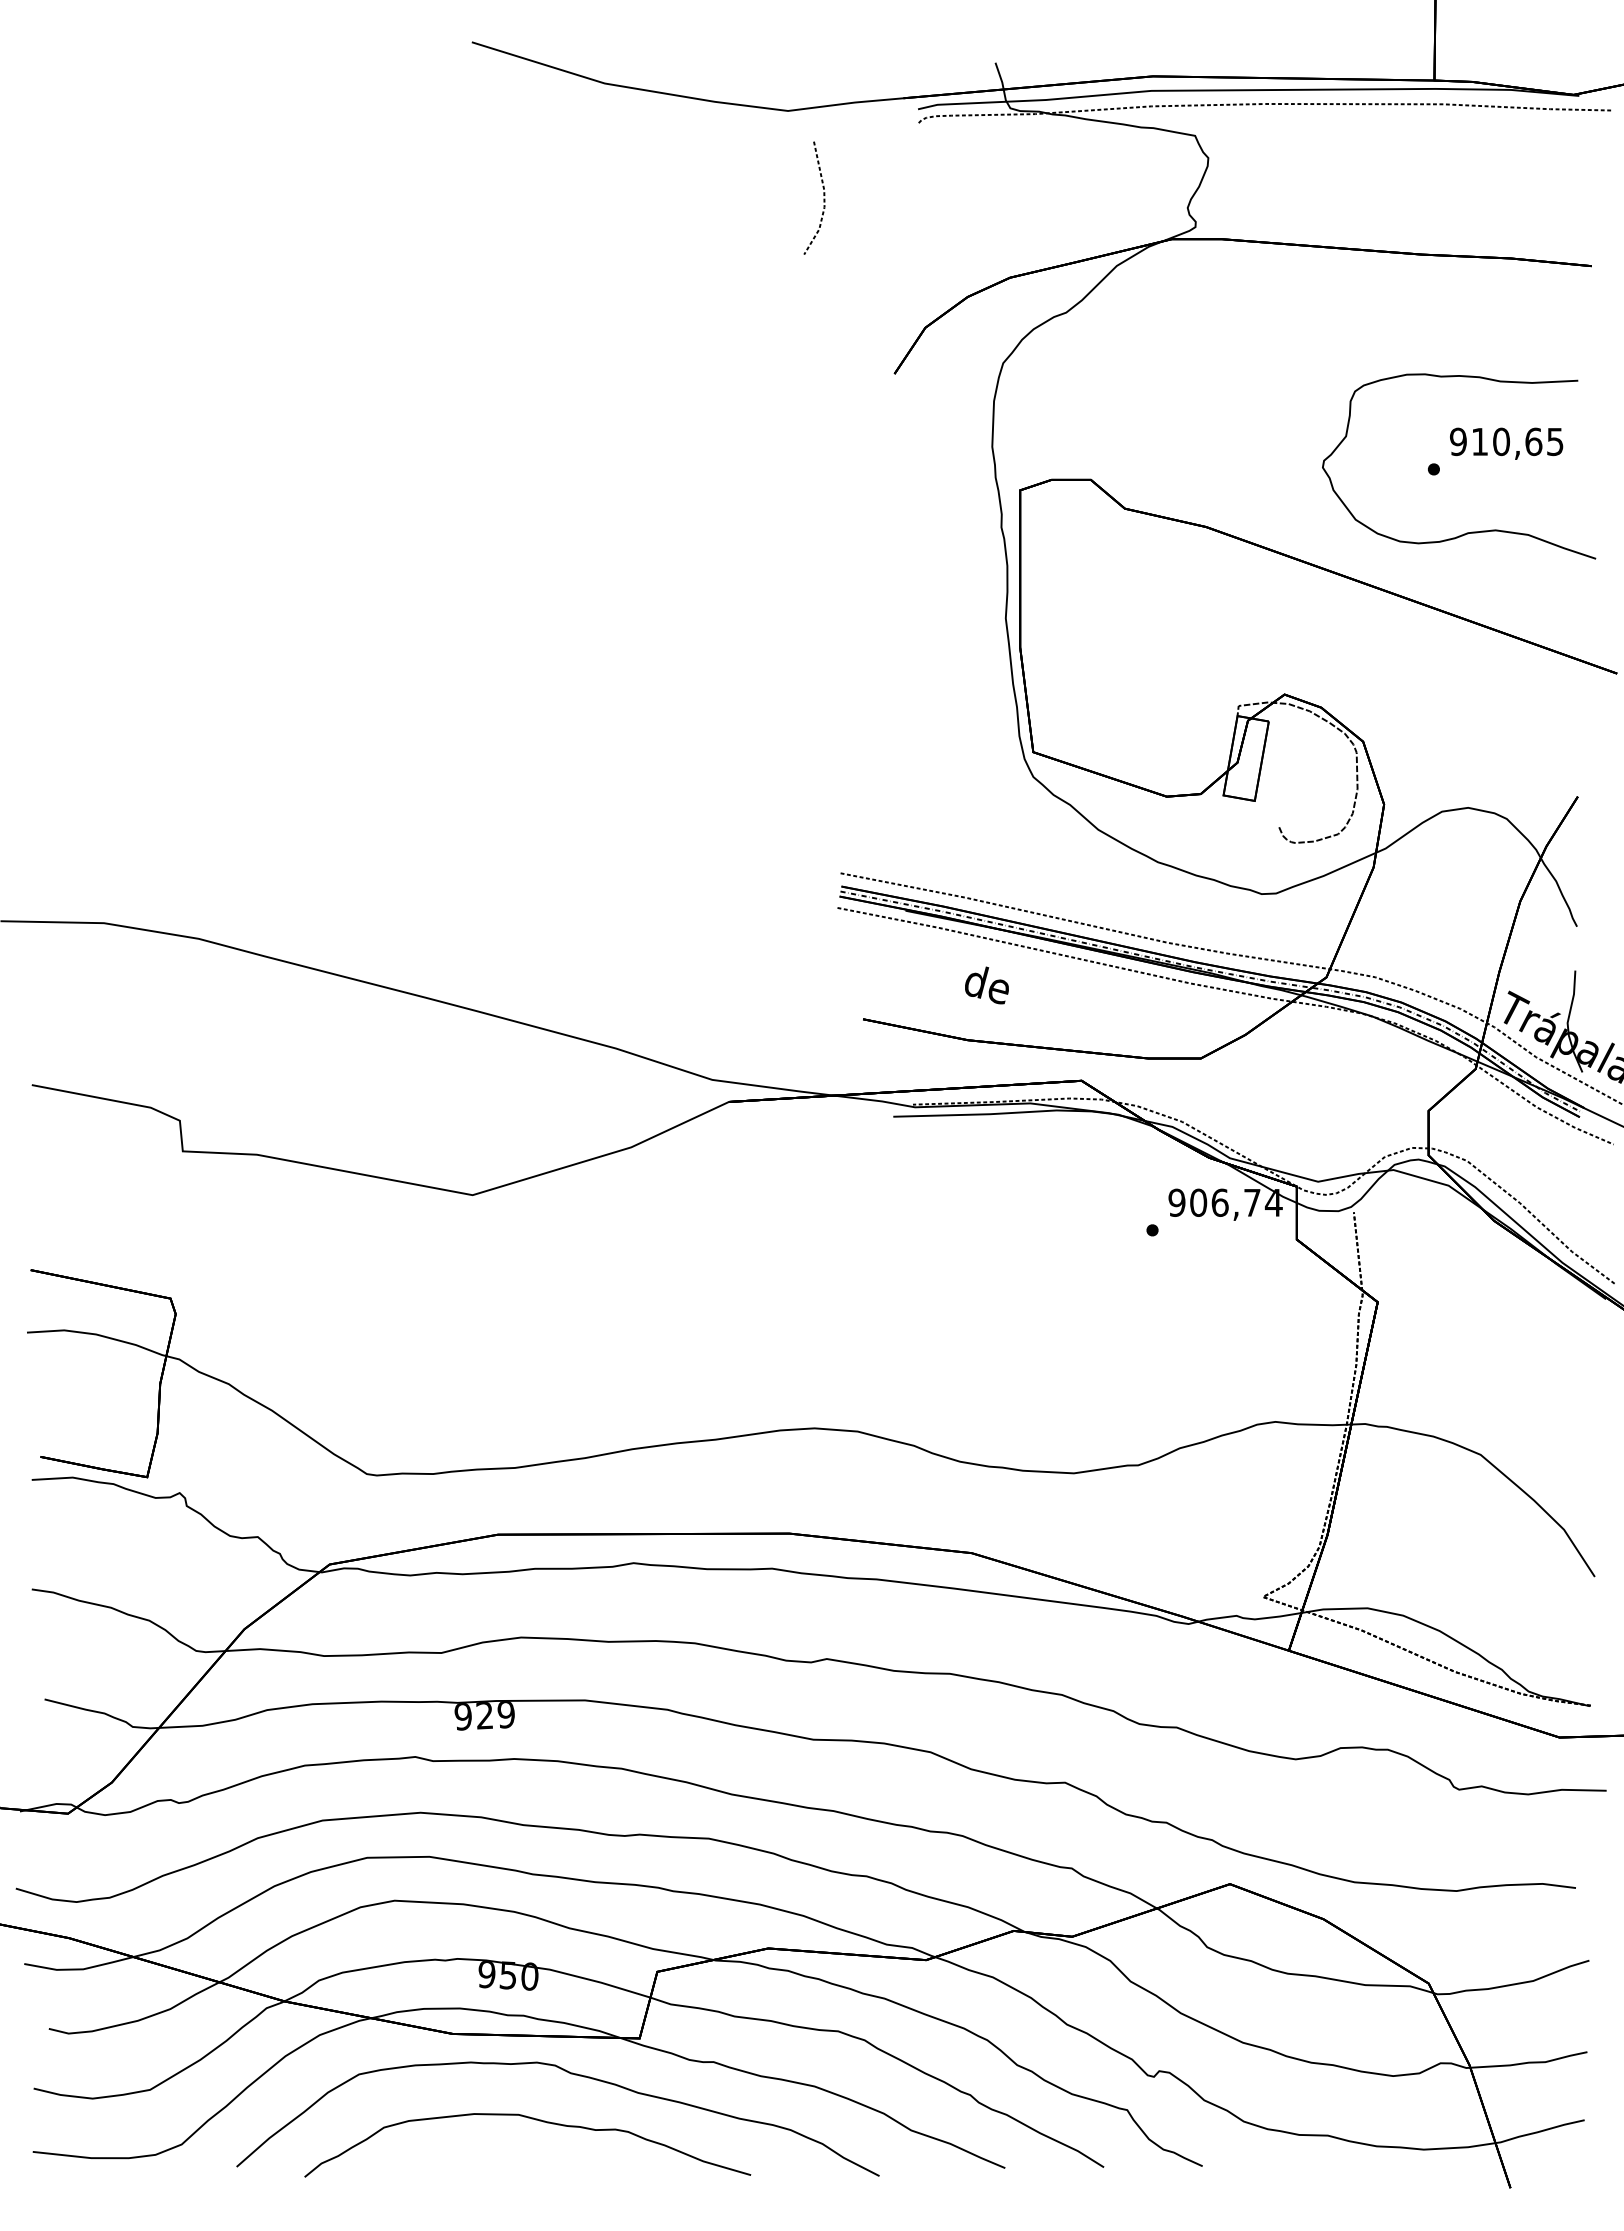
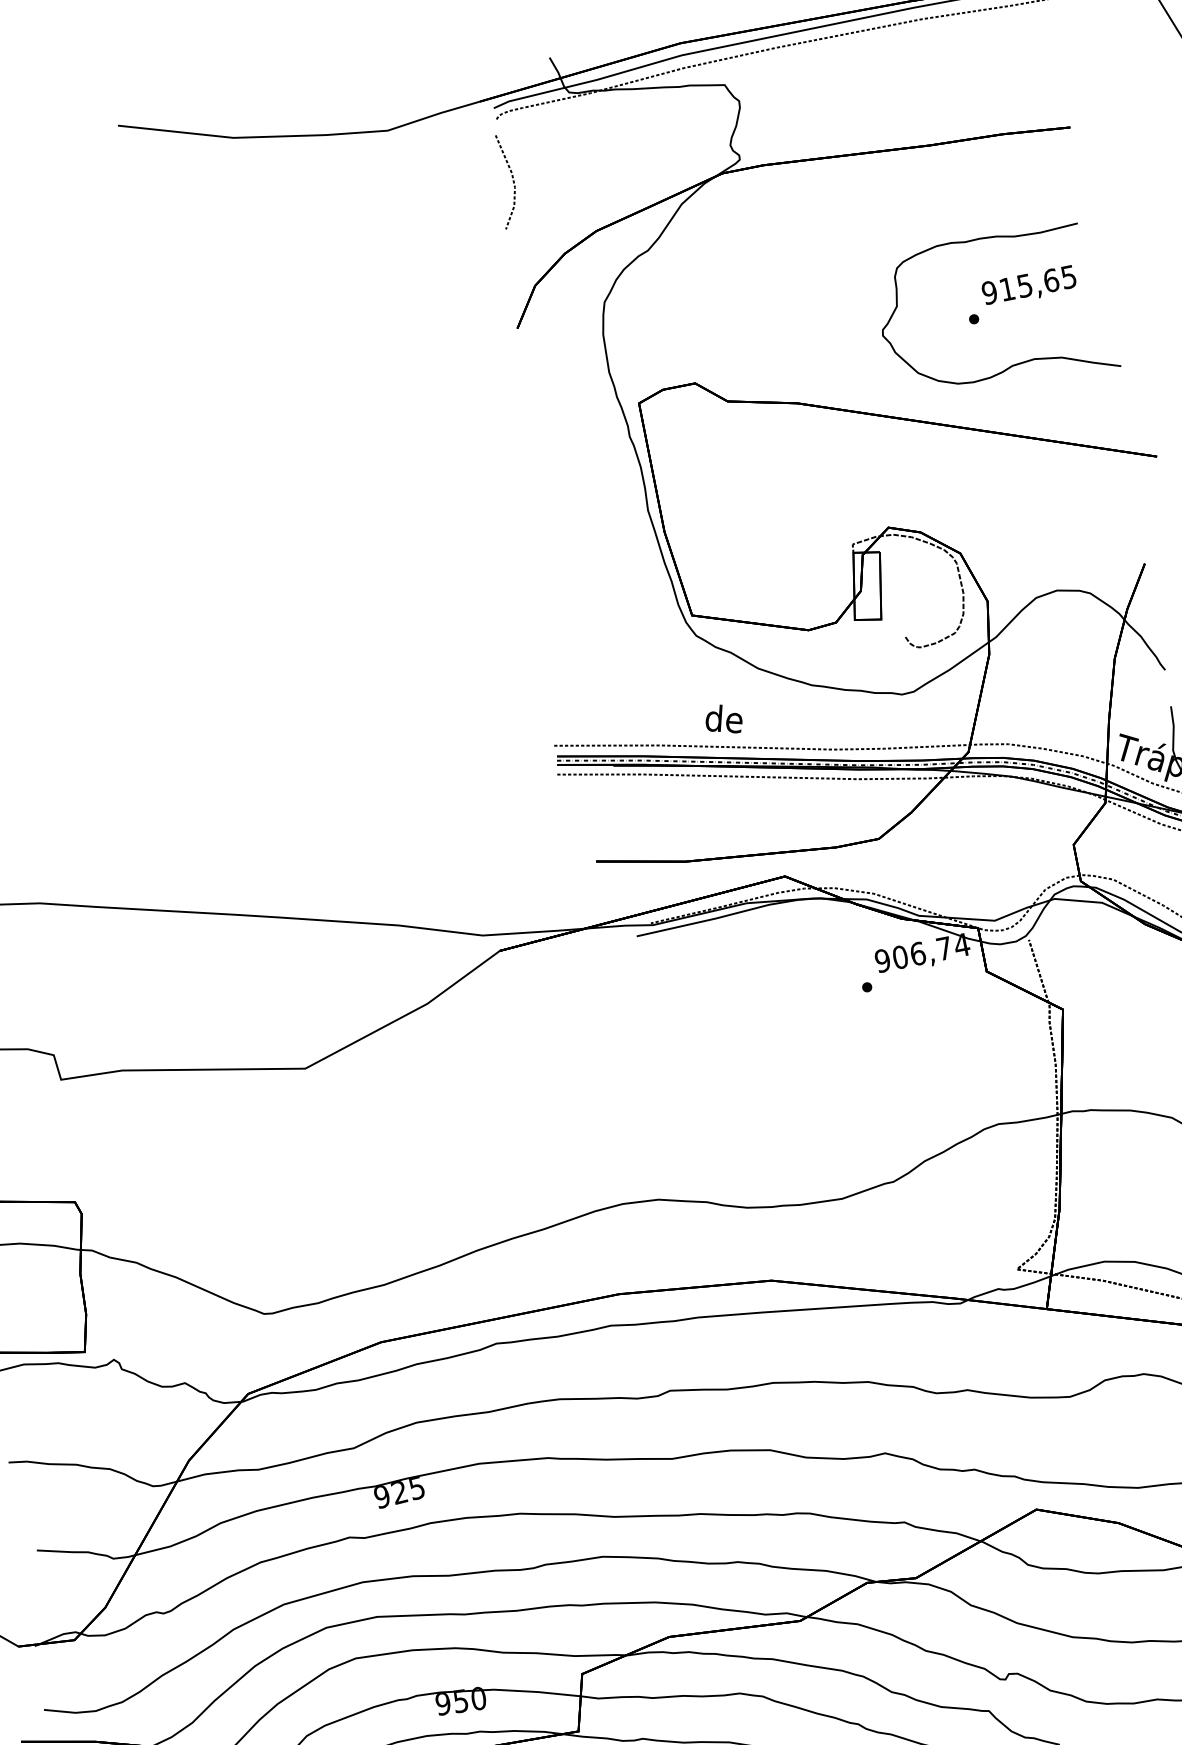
line: (823, 198) -> (512, 180), moved
text: (1501, 441) -> (1024, 285), 910,65 -> 915,65
text: (986, 985) -> (723, 720), moved
text: (505, 1714) -> (416, 1488), 929 -> 925

